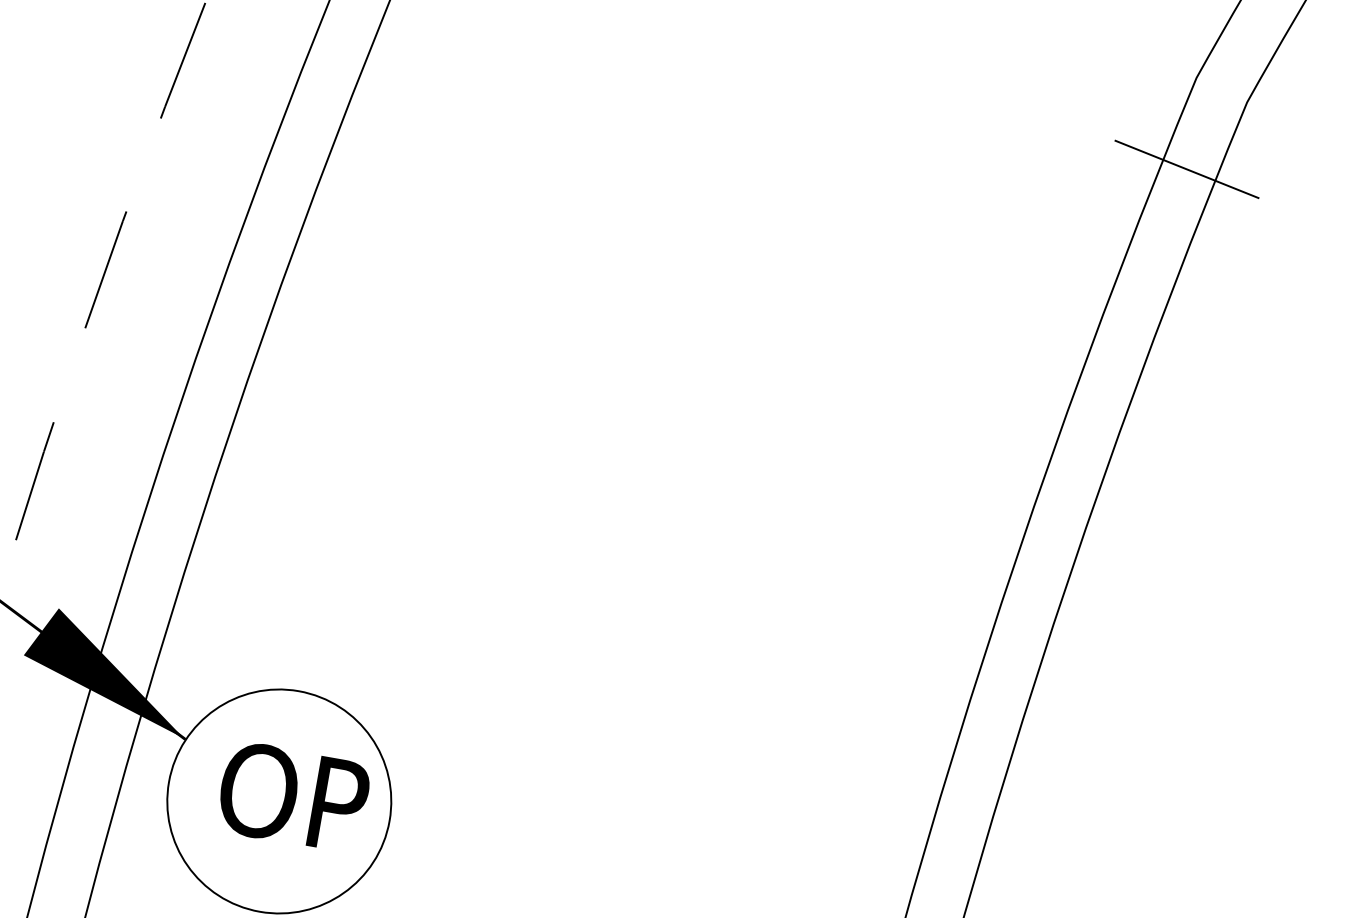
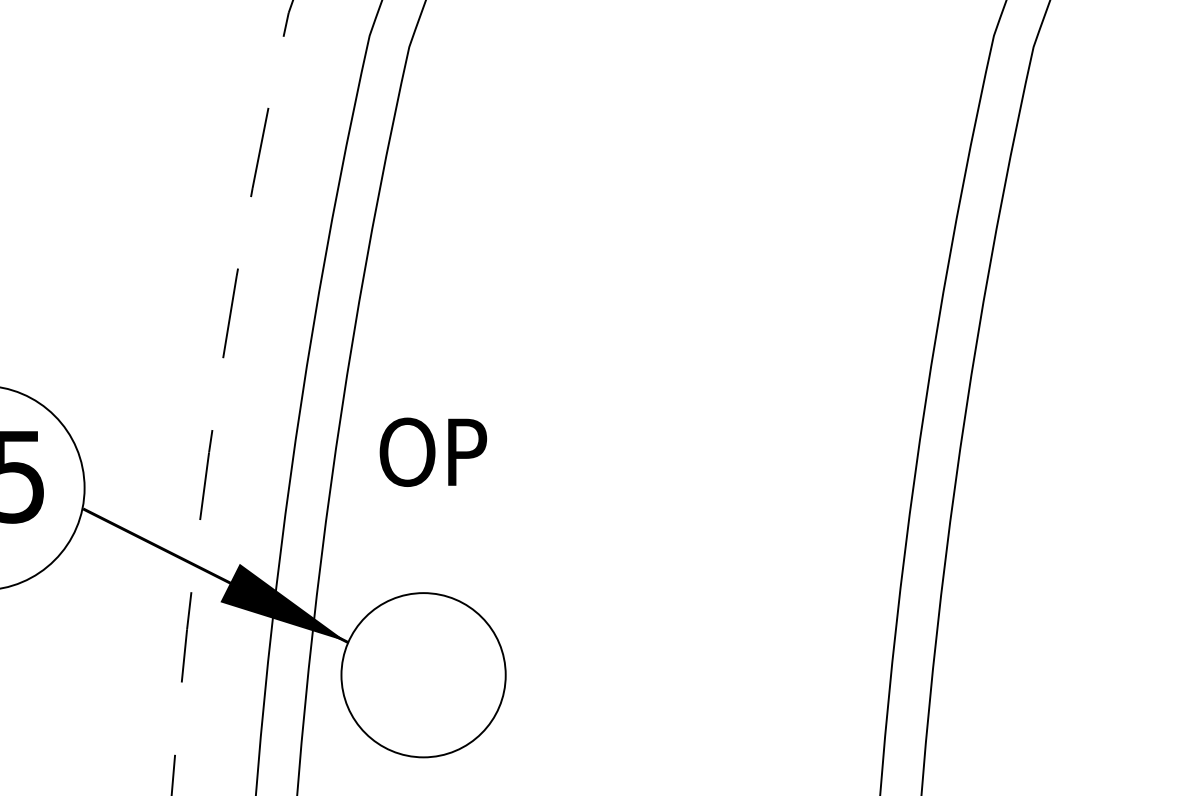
line: (1186, 168) -> (998, 102), removed
text: (293, 796) -> (433, 451), moved

